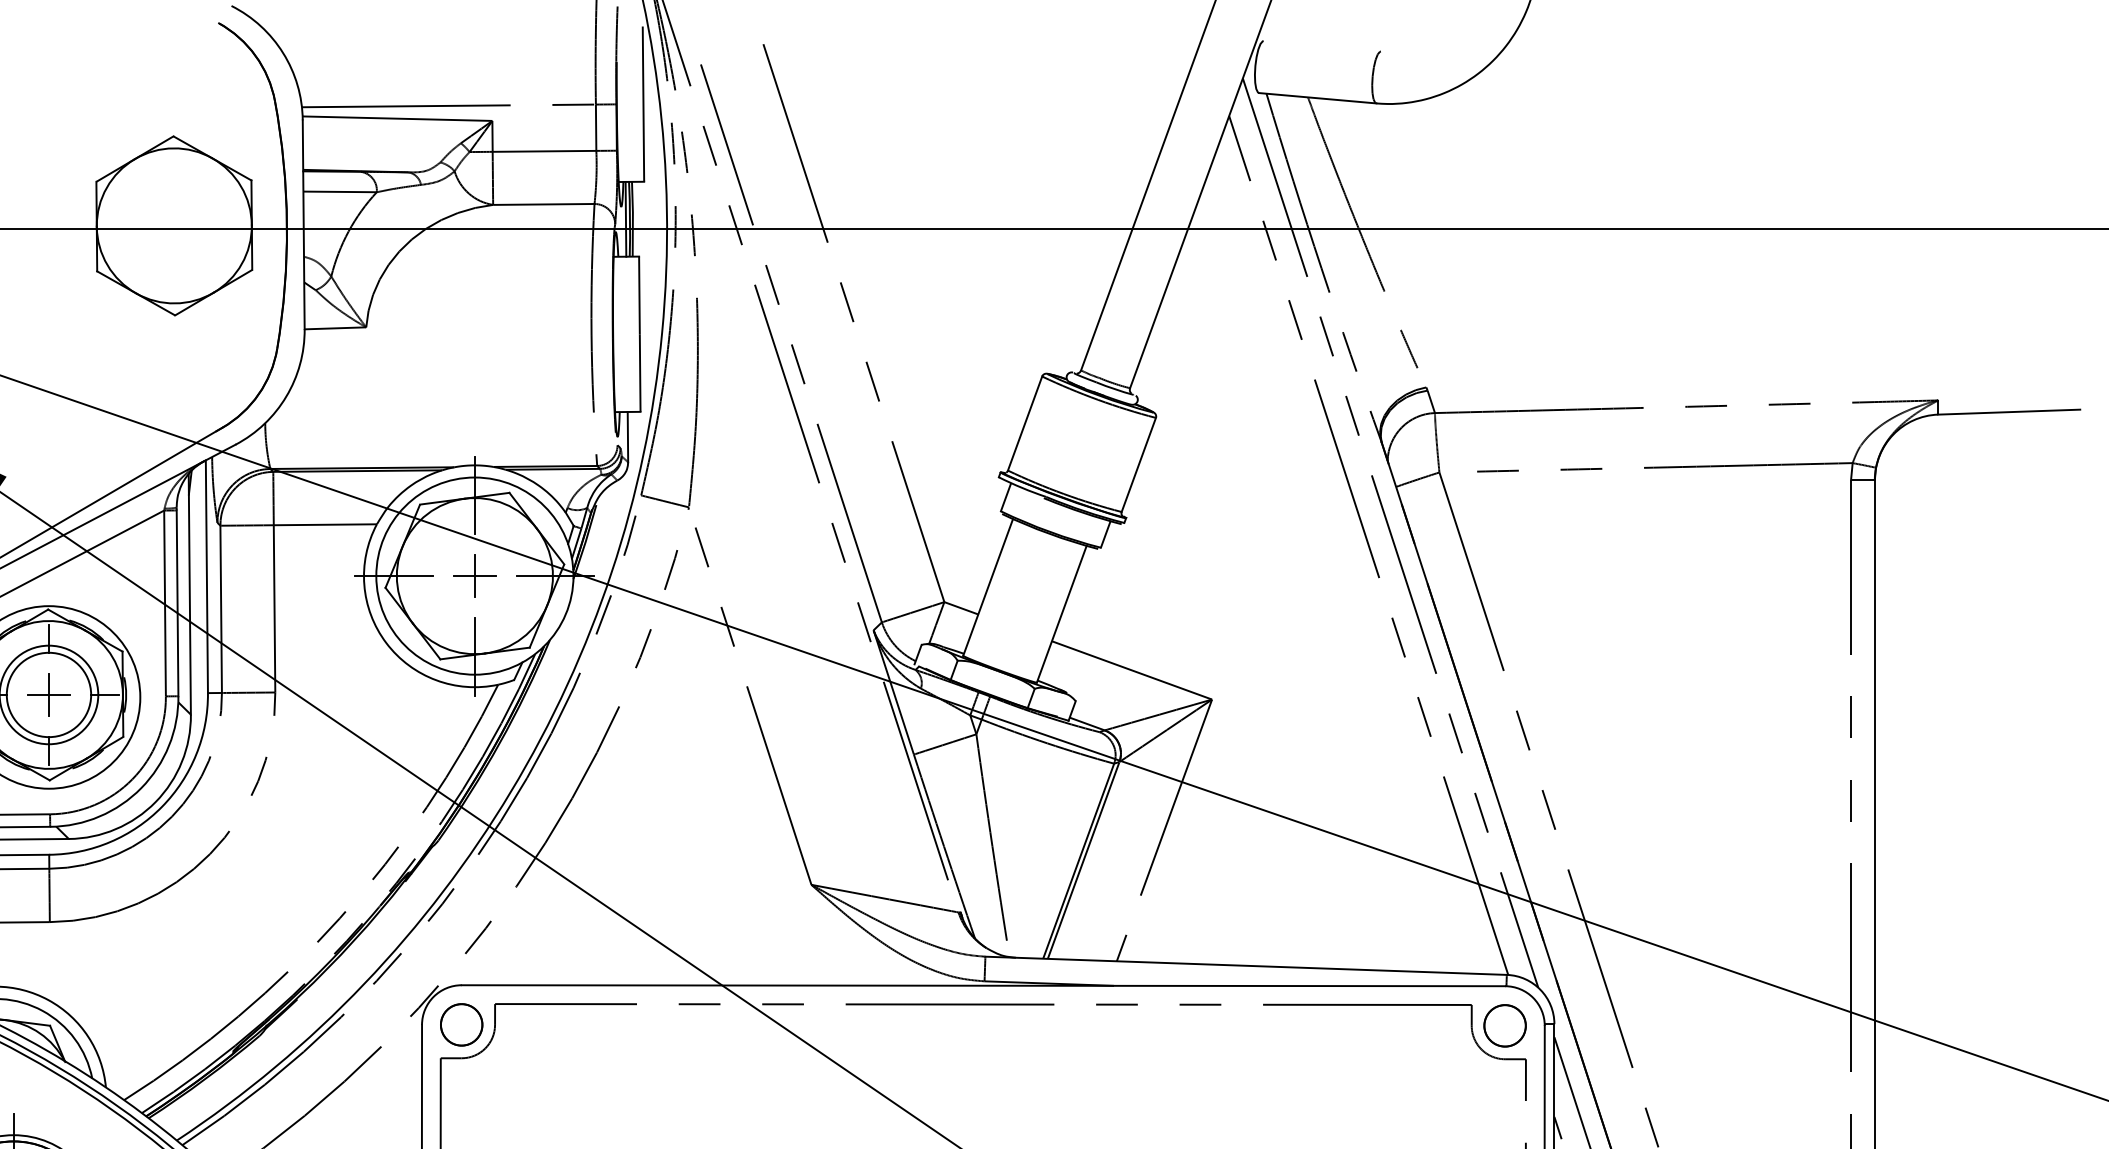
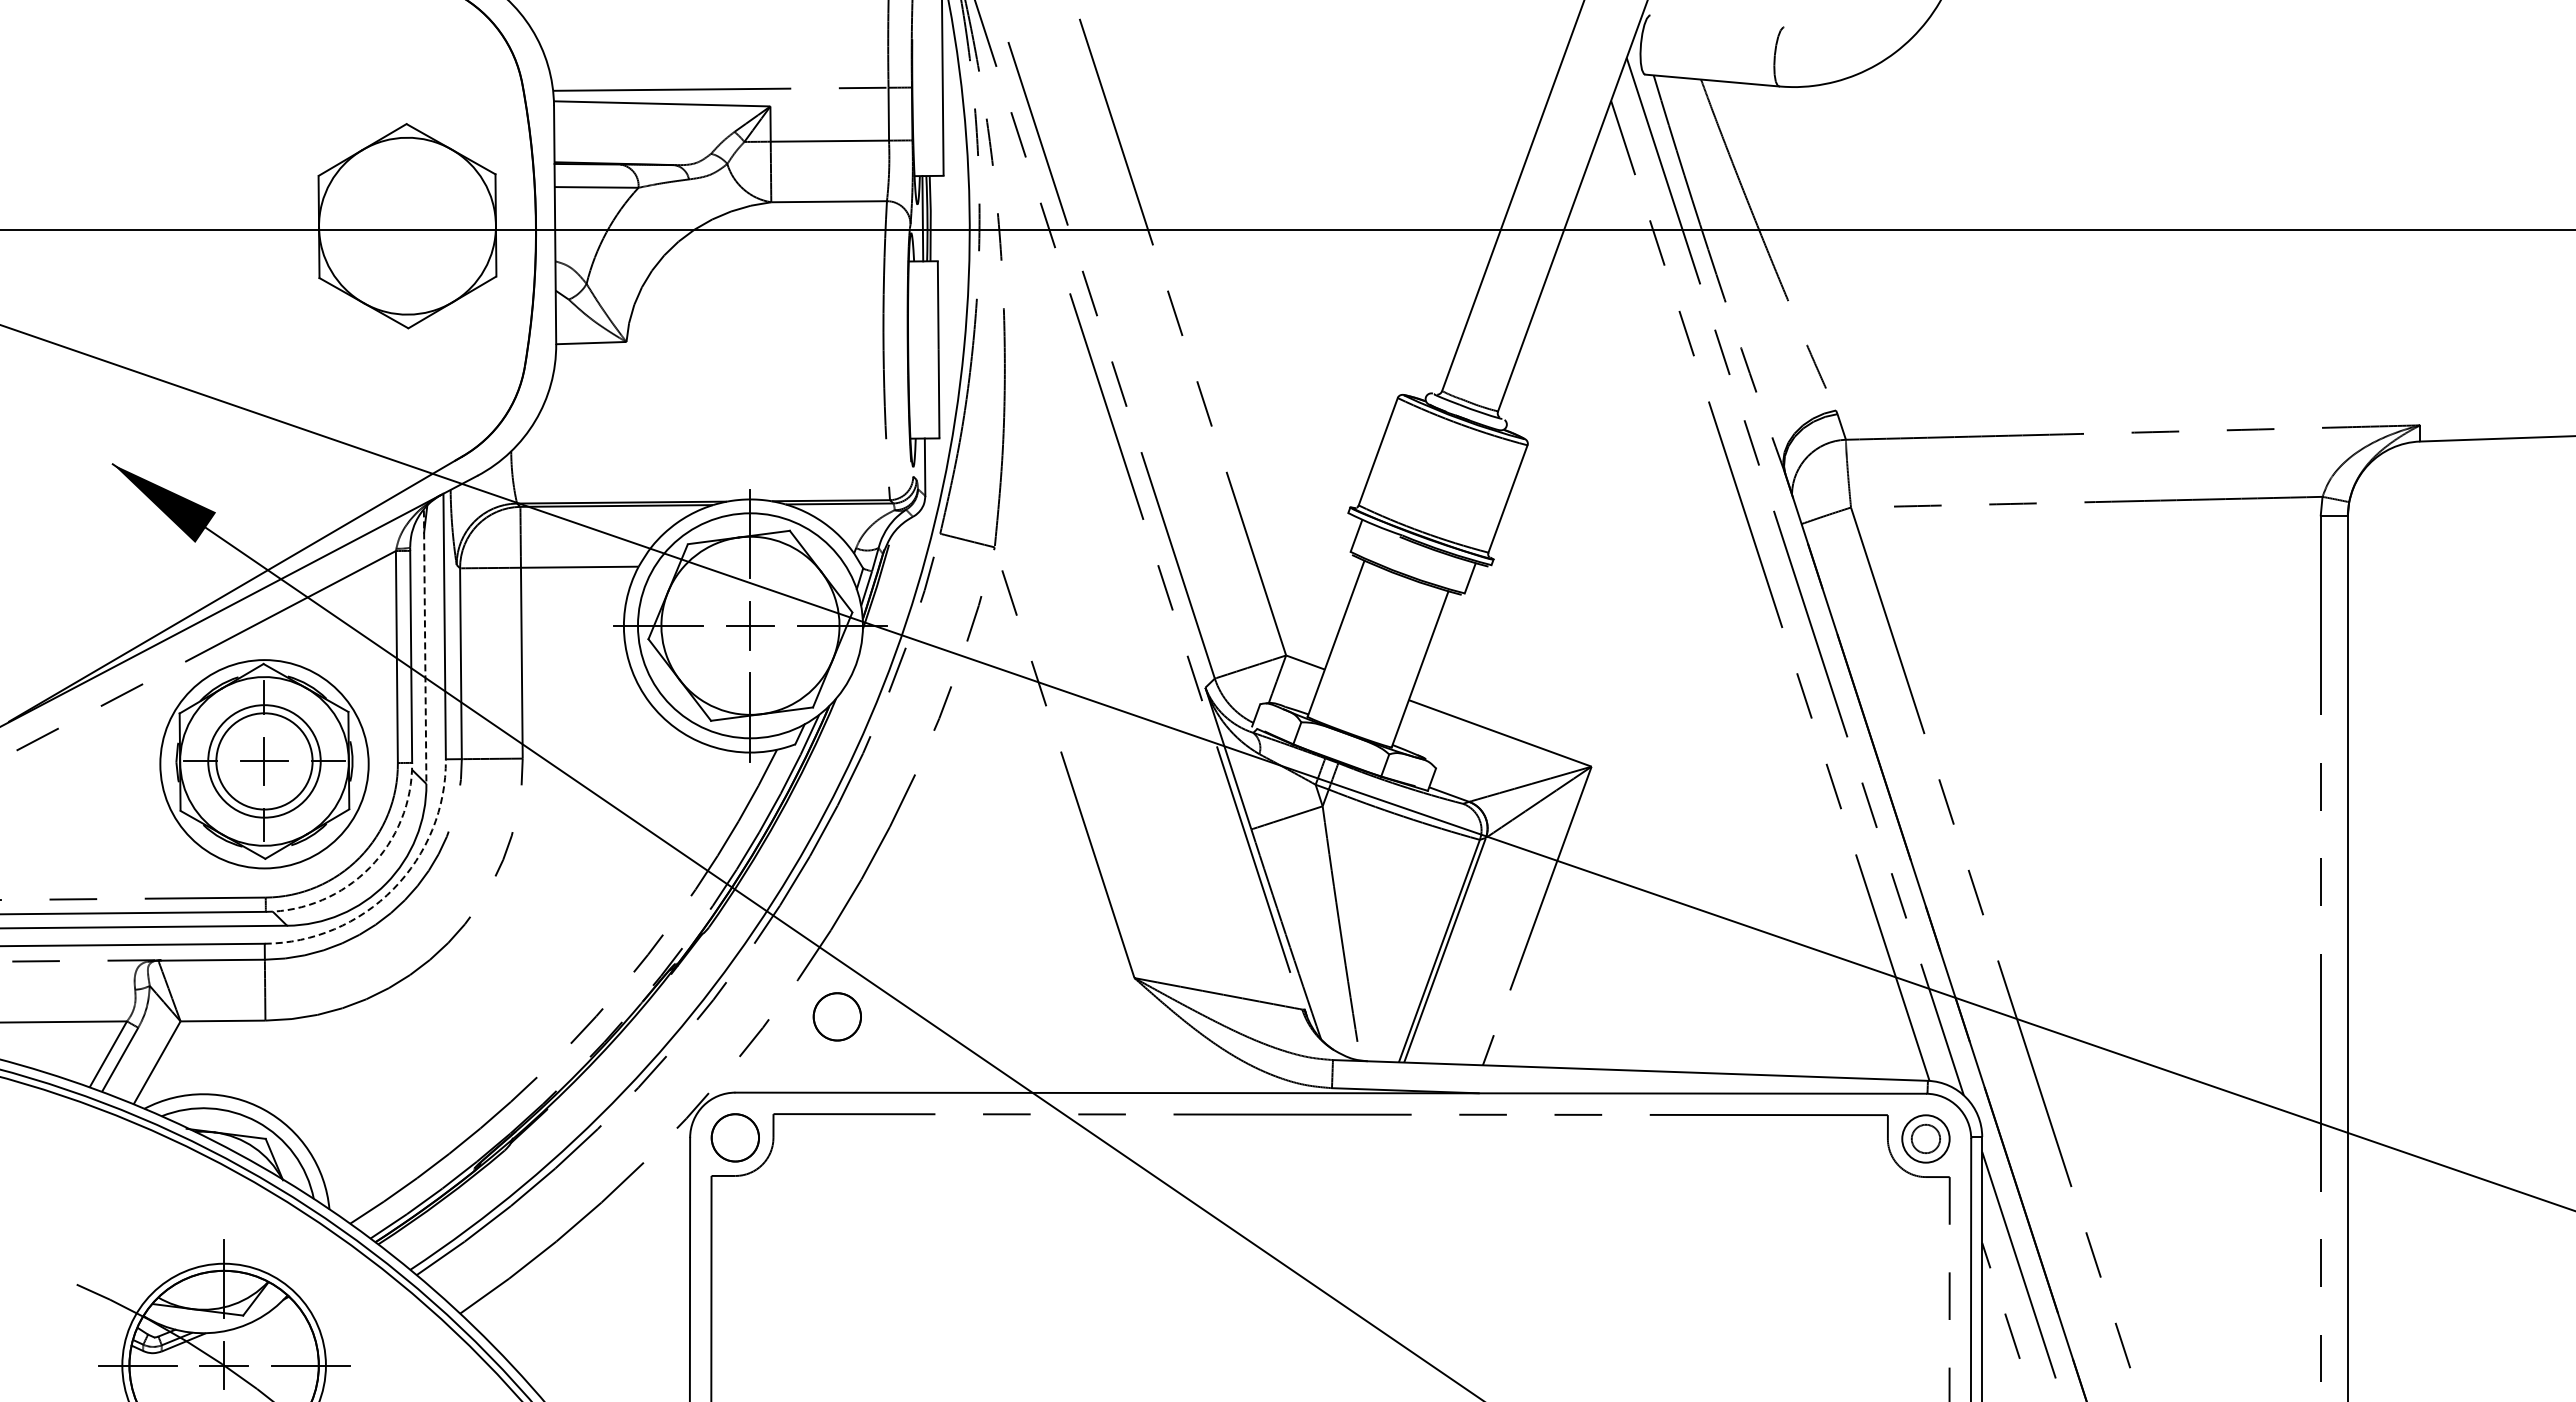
line: (190, 595) -> (425, 647), solid -> dashed
arc: (141, 787) -> (369, 867), solid -> dashed
arc: (162, 807) -> (393, 889), solid -> dashed
circle: (550, 918) -> (836, 1016), added
circle: (1504, 1025) -> (1925, 1138), size x0.6

